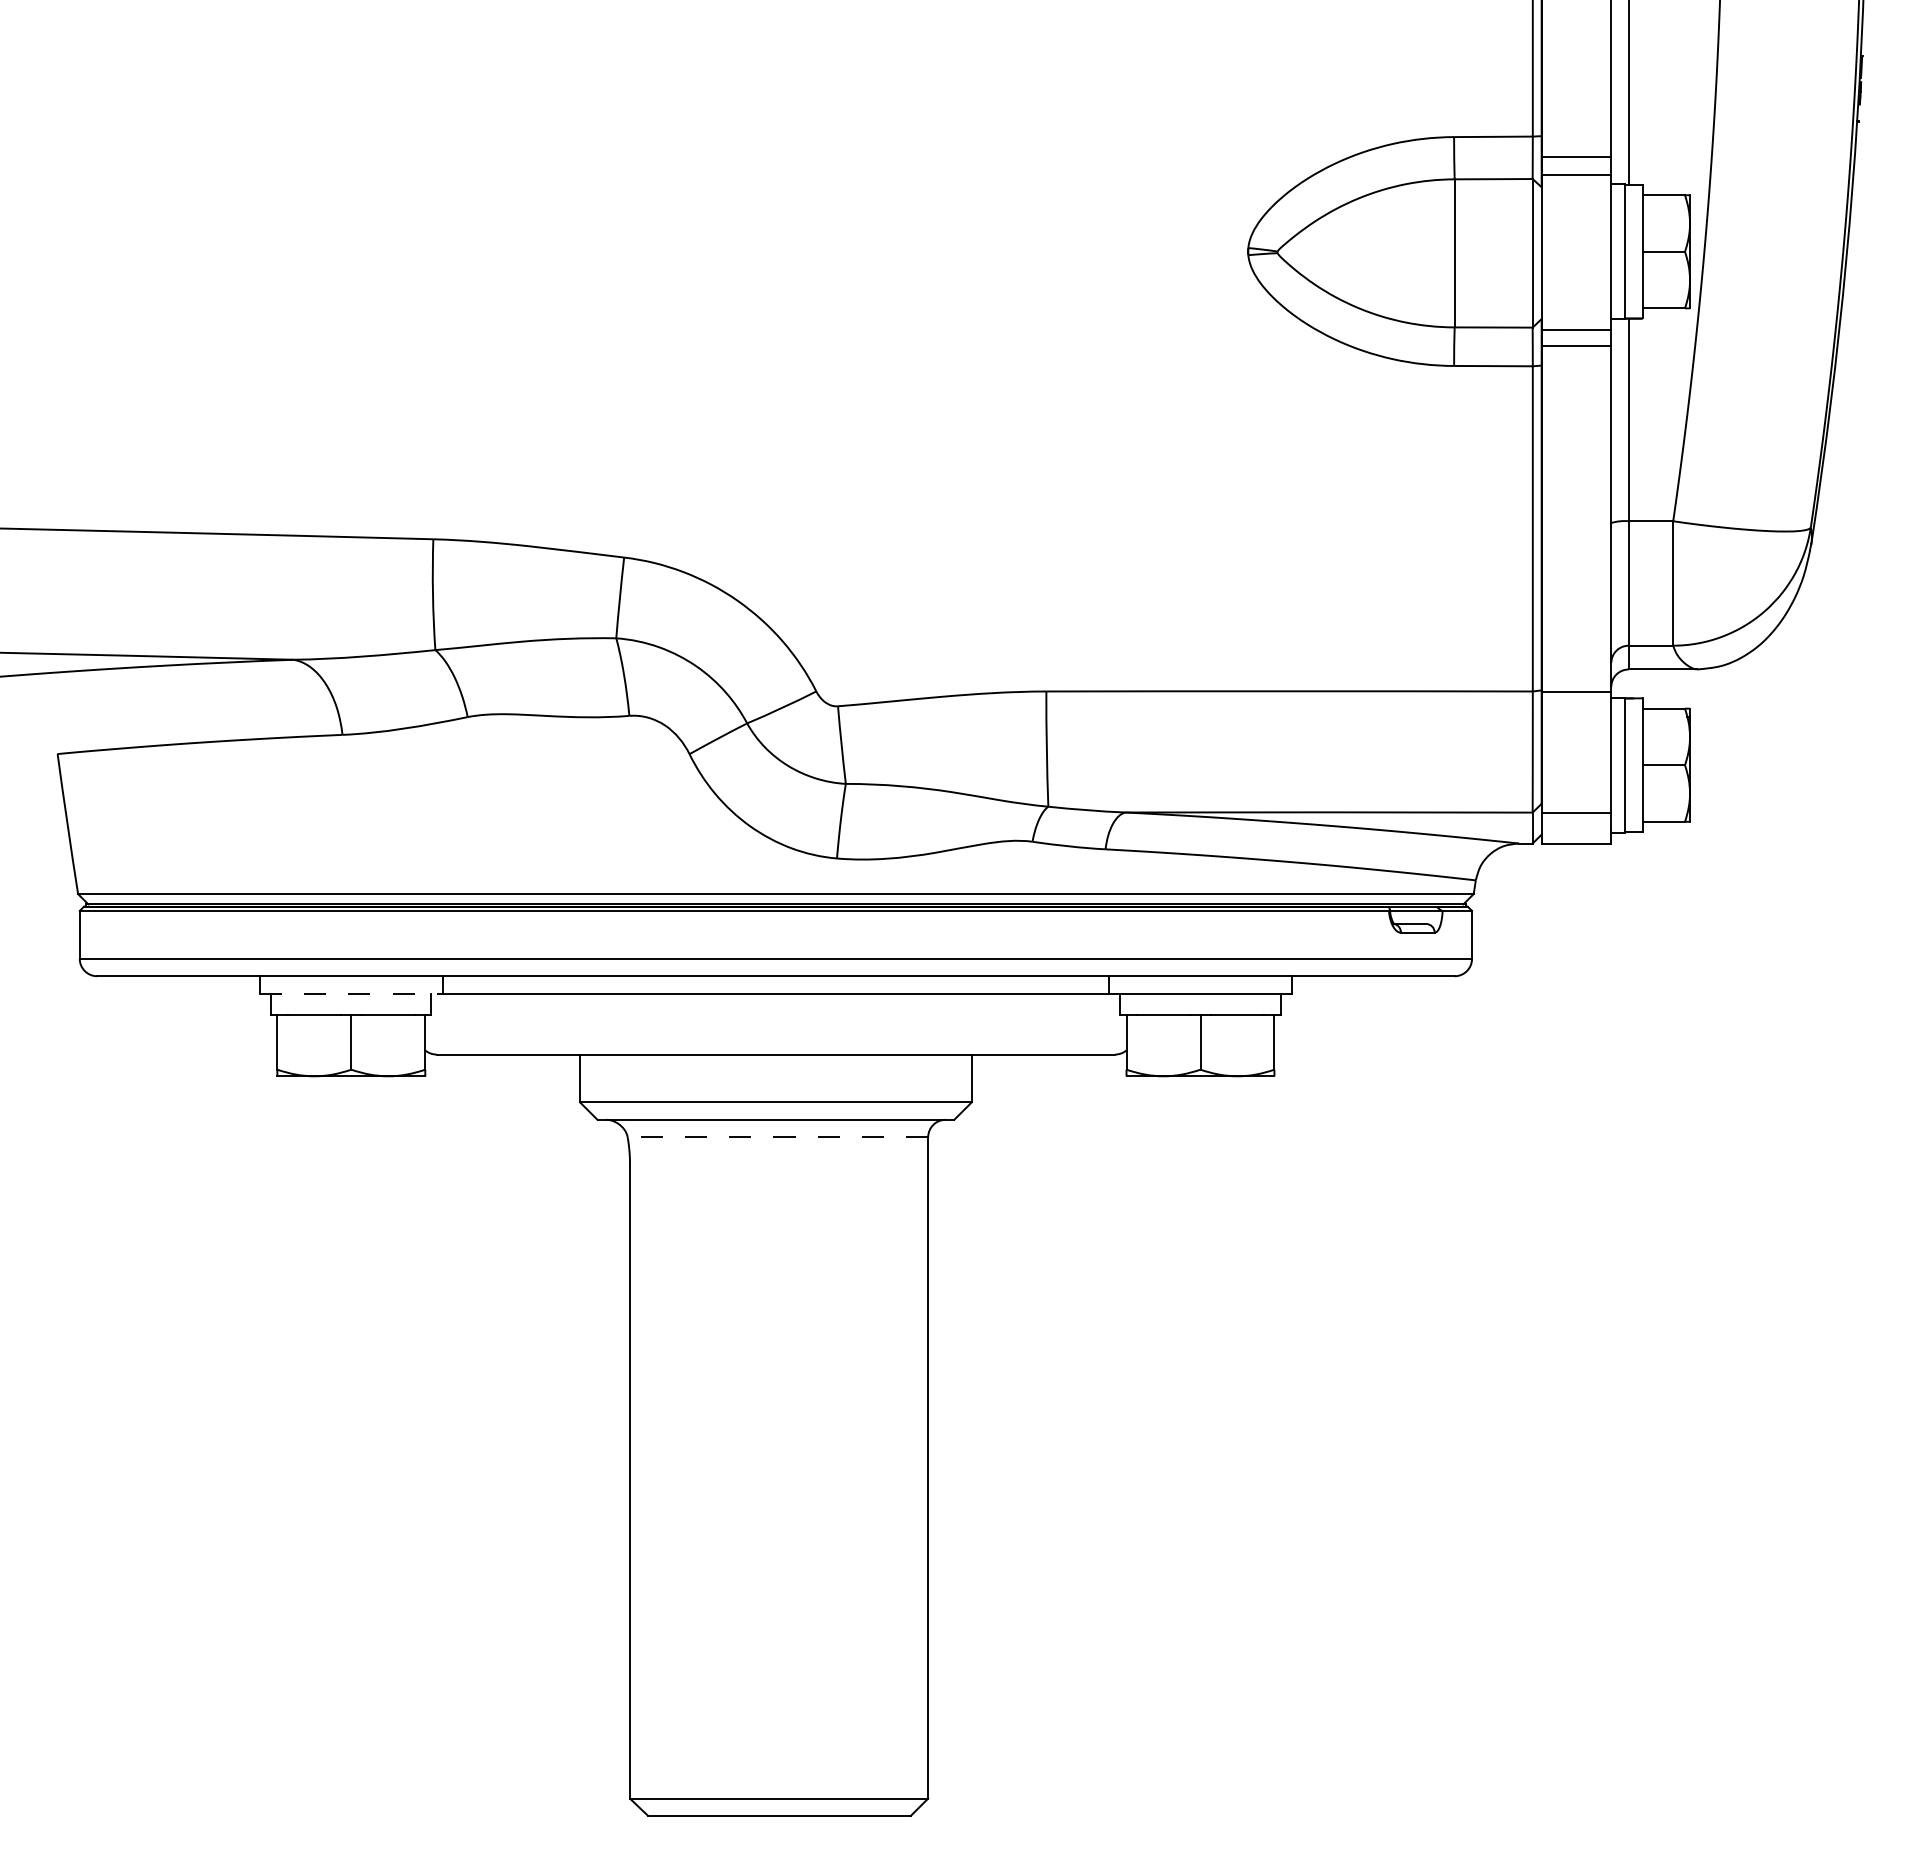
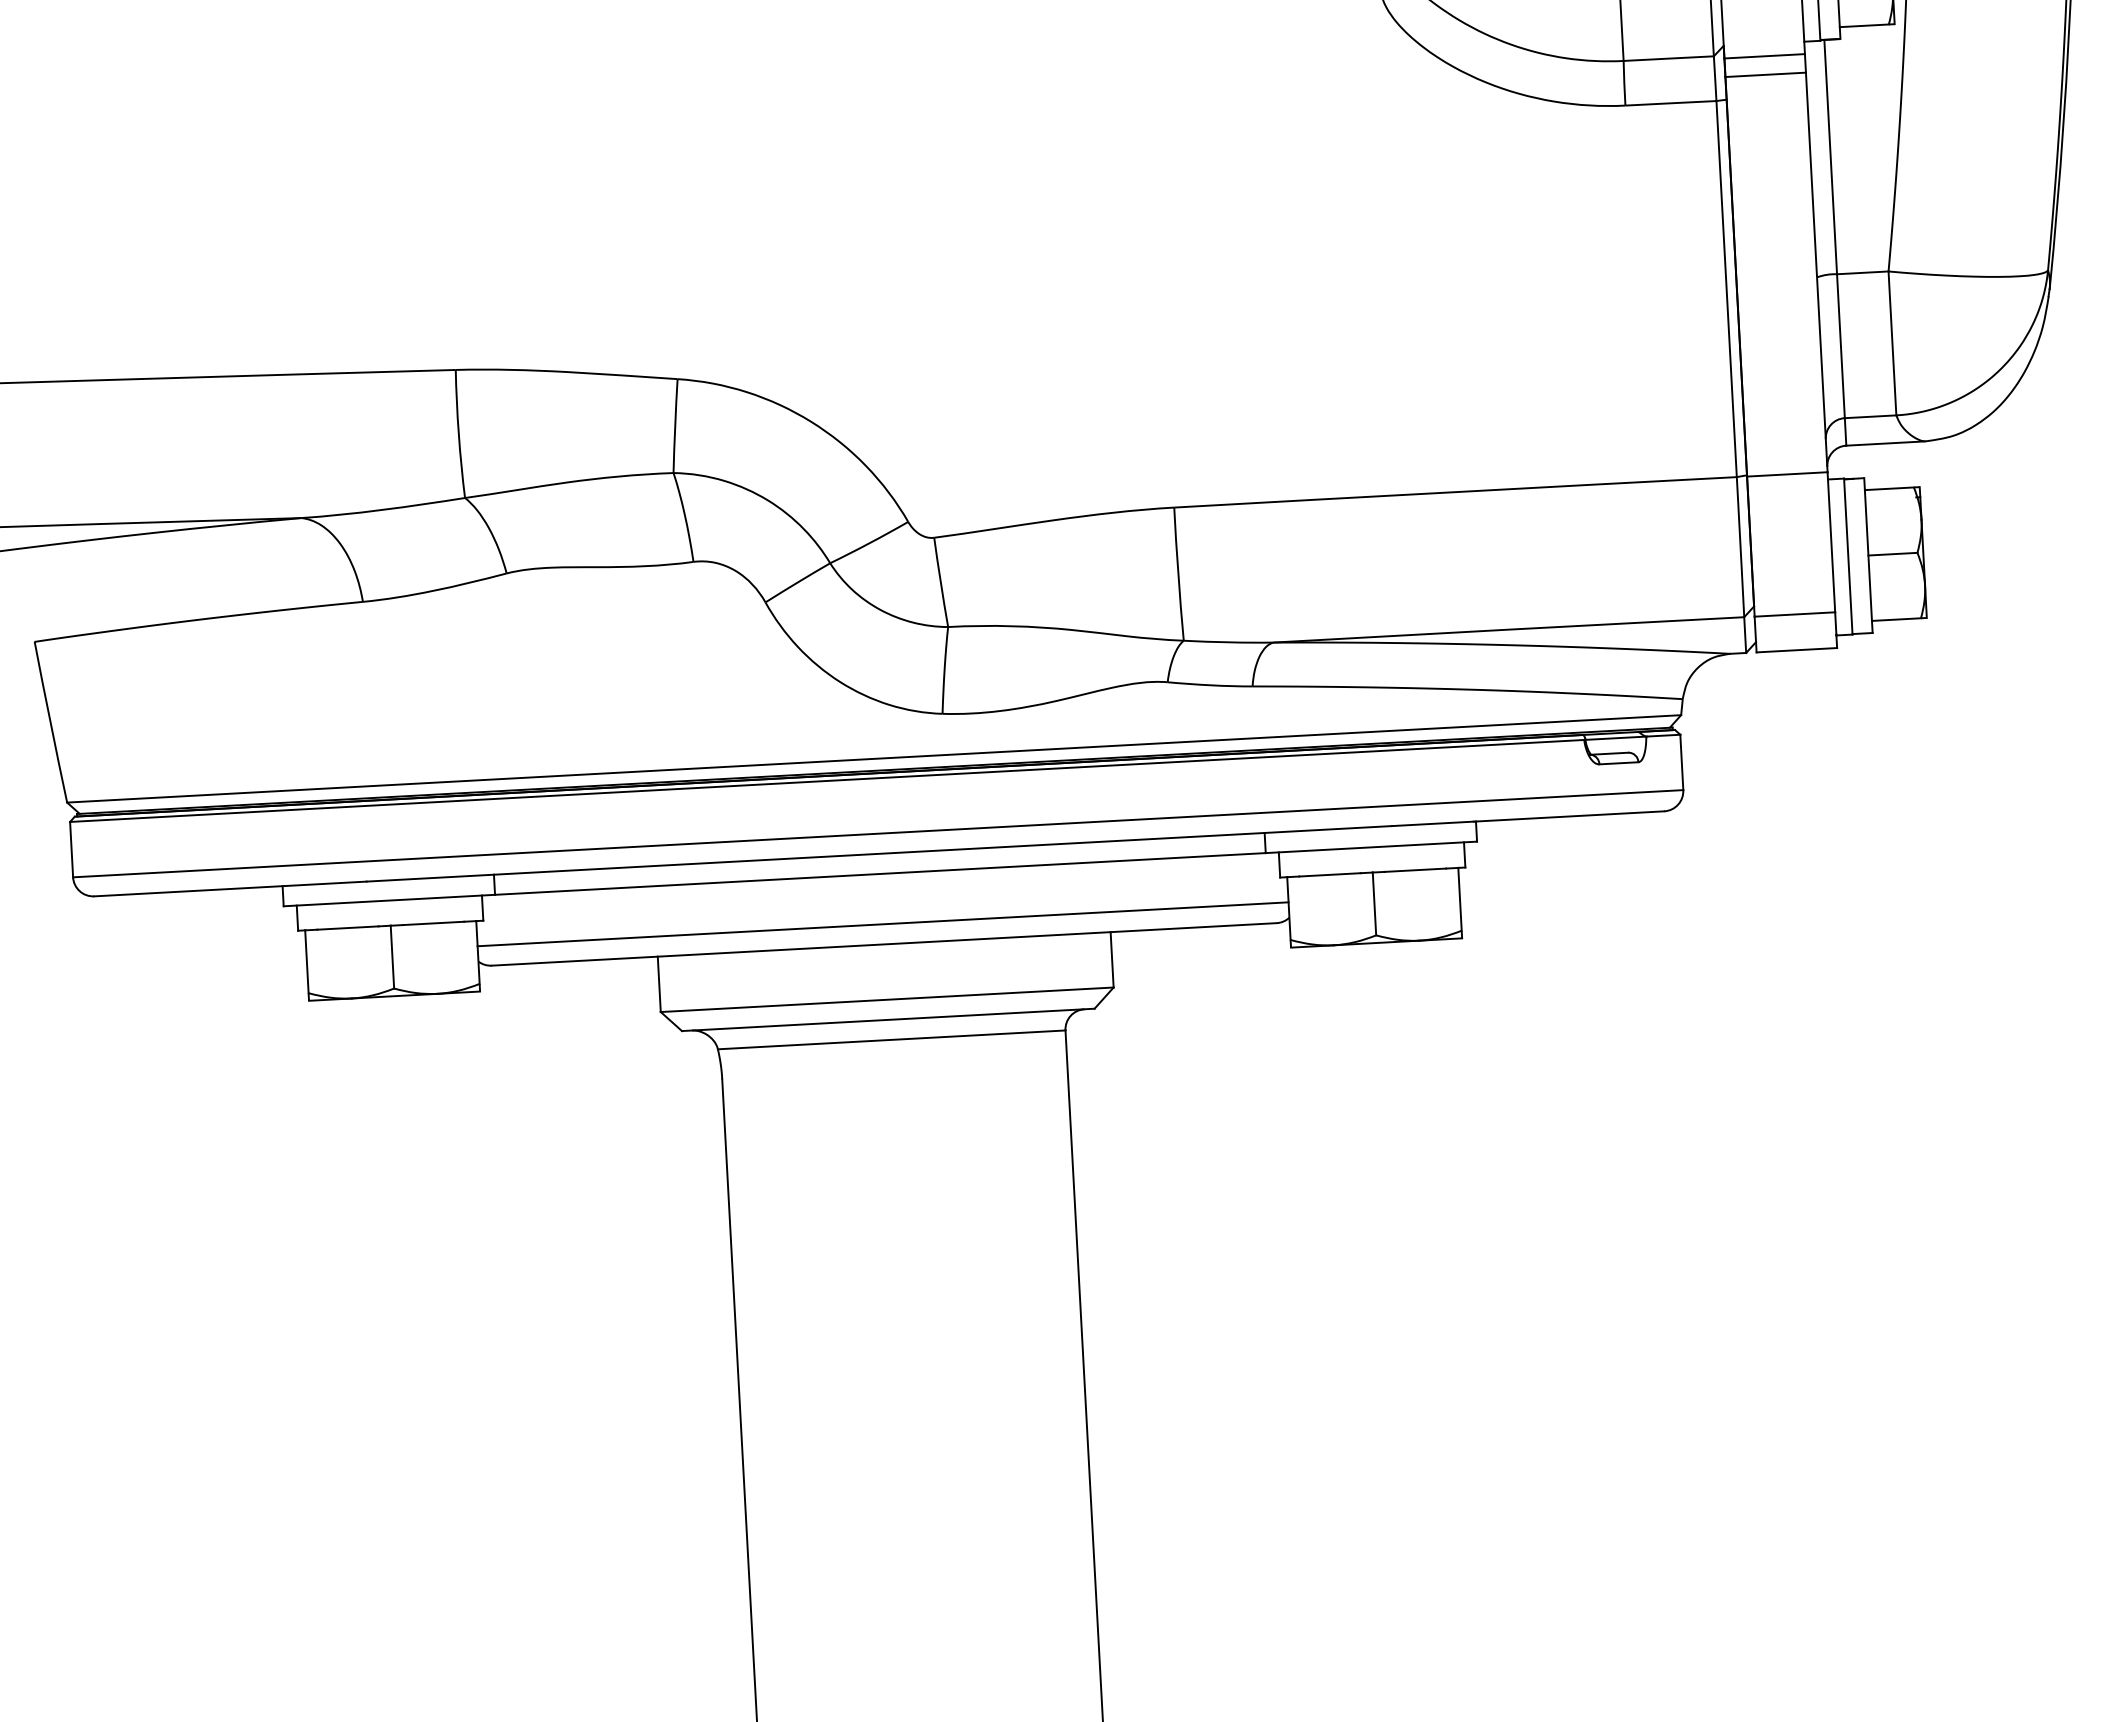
line: (351, 993) -> (389, 900), dashed -> solid
line: (775, 1037) -> (882, 924), added
line: (777, 1137) -> (891, 1040), dashed -> solid

